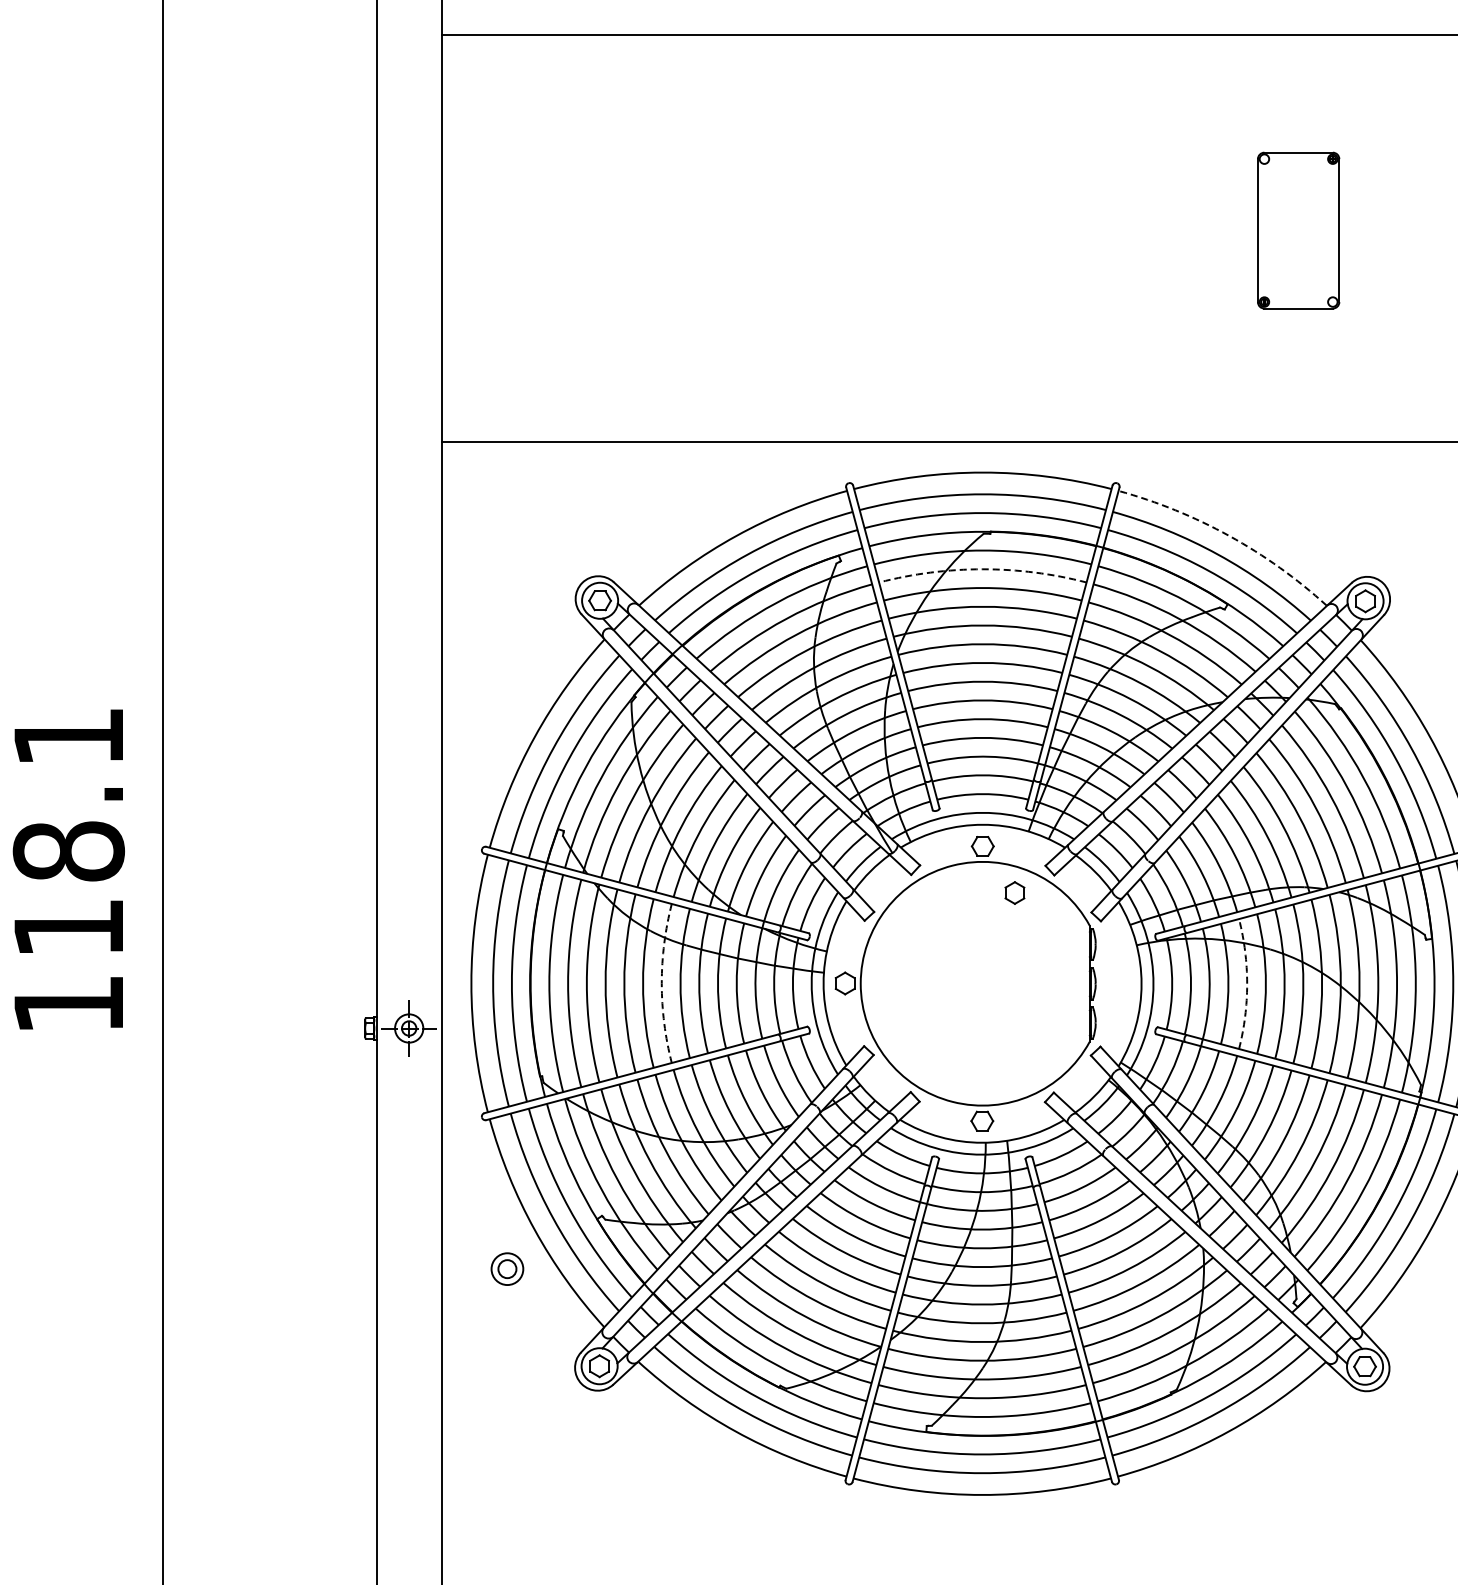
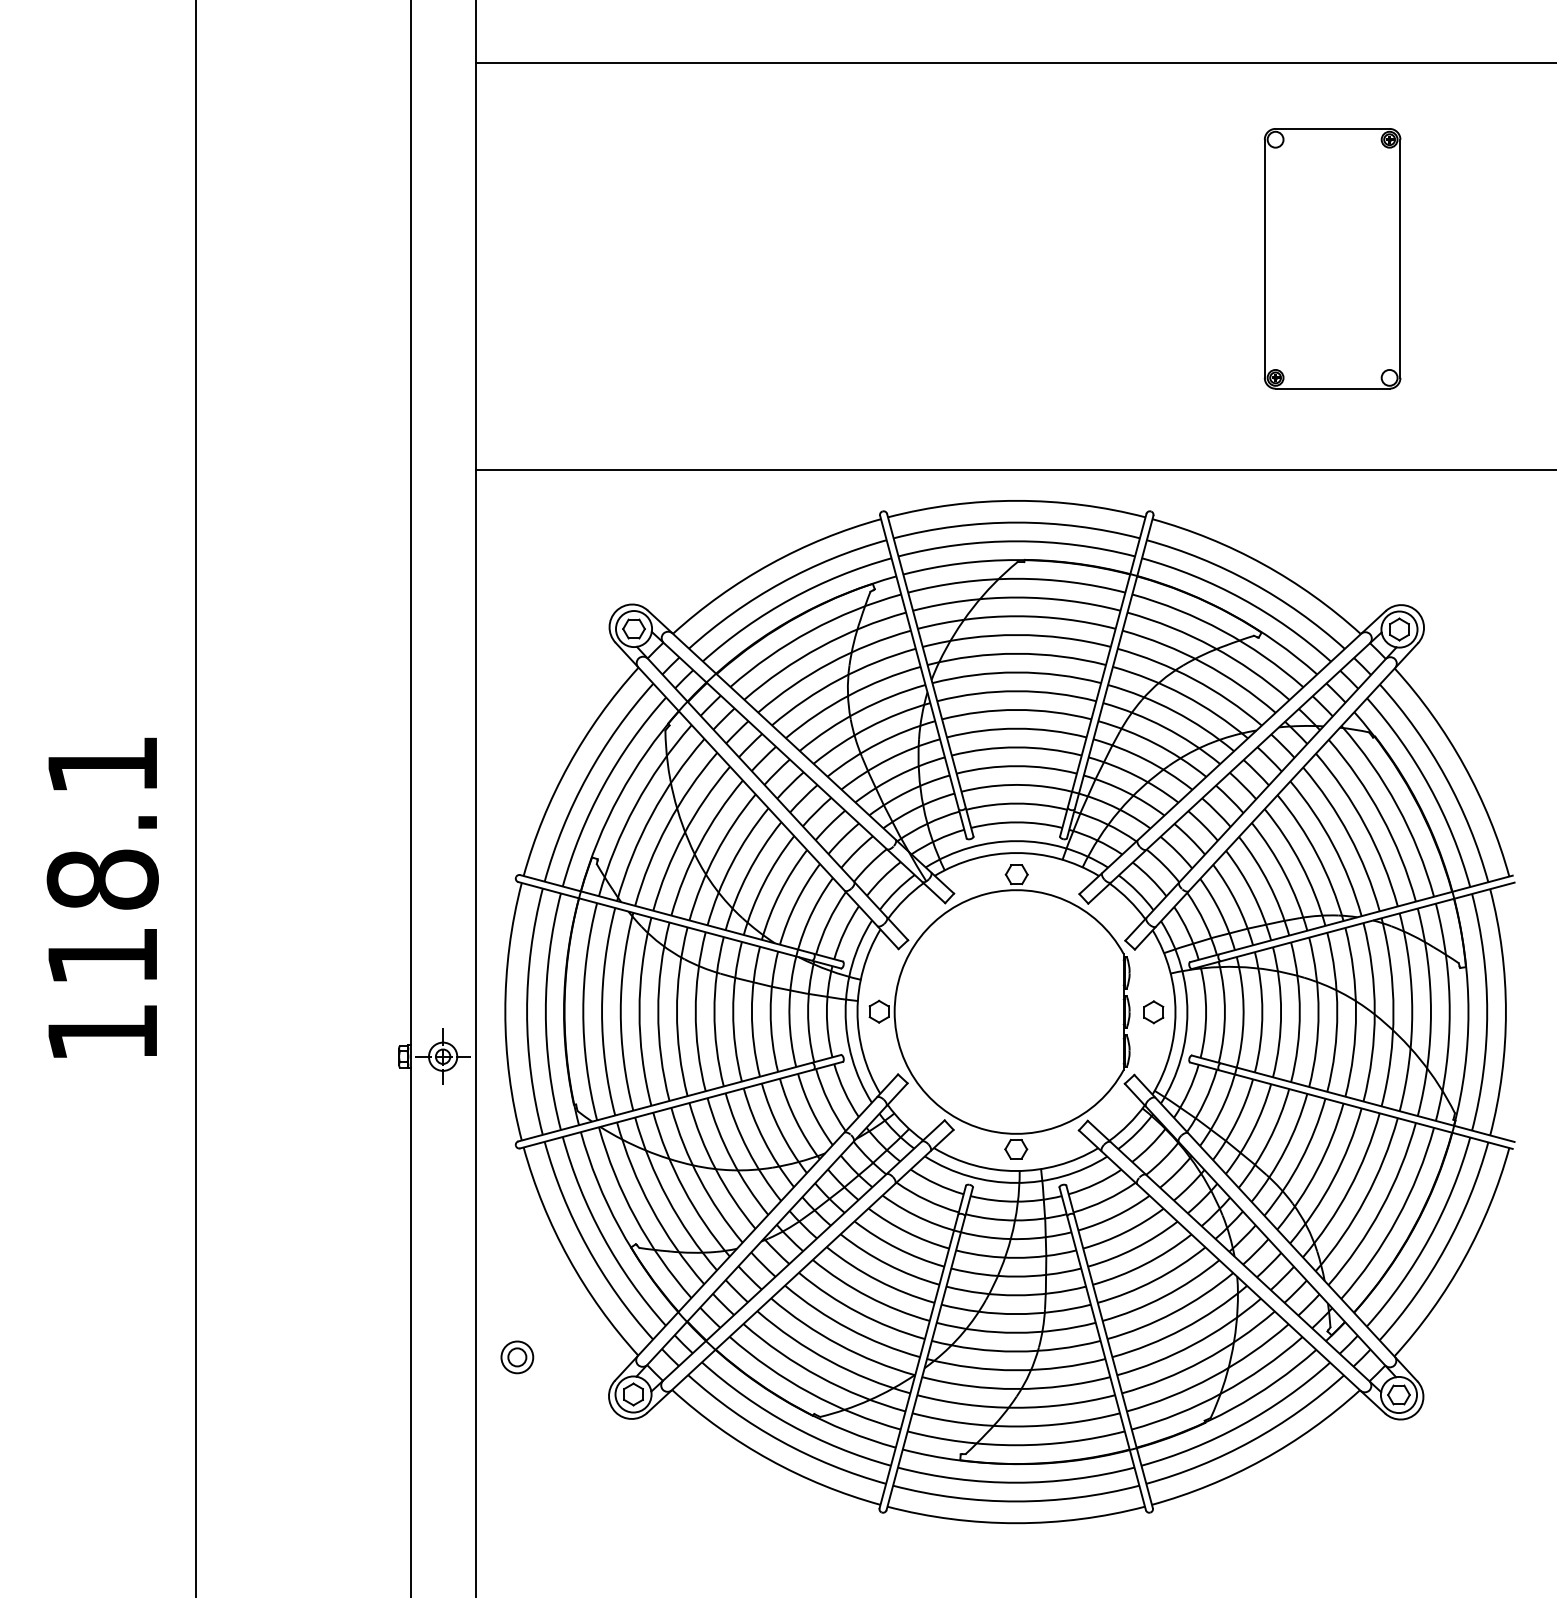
part: (1298, 230) -> (1332, 258), size x1.67
arc: (1229, 536) -> (1263, 564), dashed -> solid
arc: (982, 569) -> (1016, 597), dashed -> solid
part: (1014, 893) -> (1153, 1012), moved
arc: (661, 983) -> (695, 1011), dashed -> solid
arc: (1247, 984) -> (1281, 1012), dashed -> solid
part: (507, 1269) -> (517, 1357), moved

